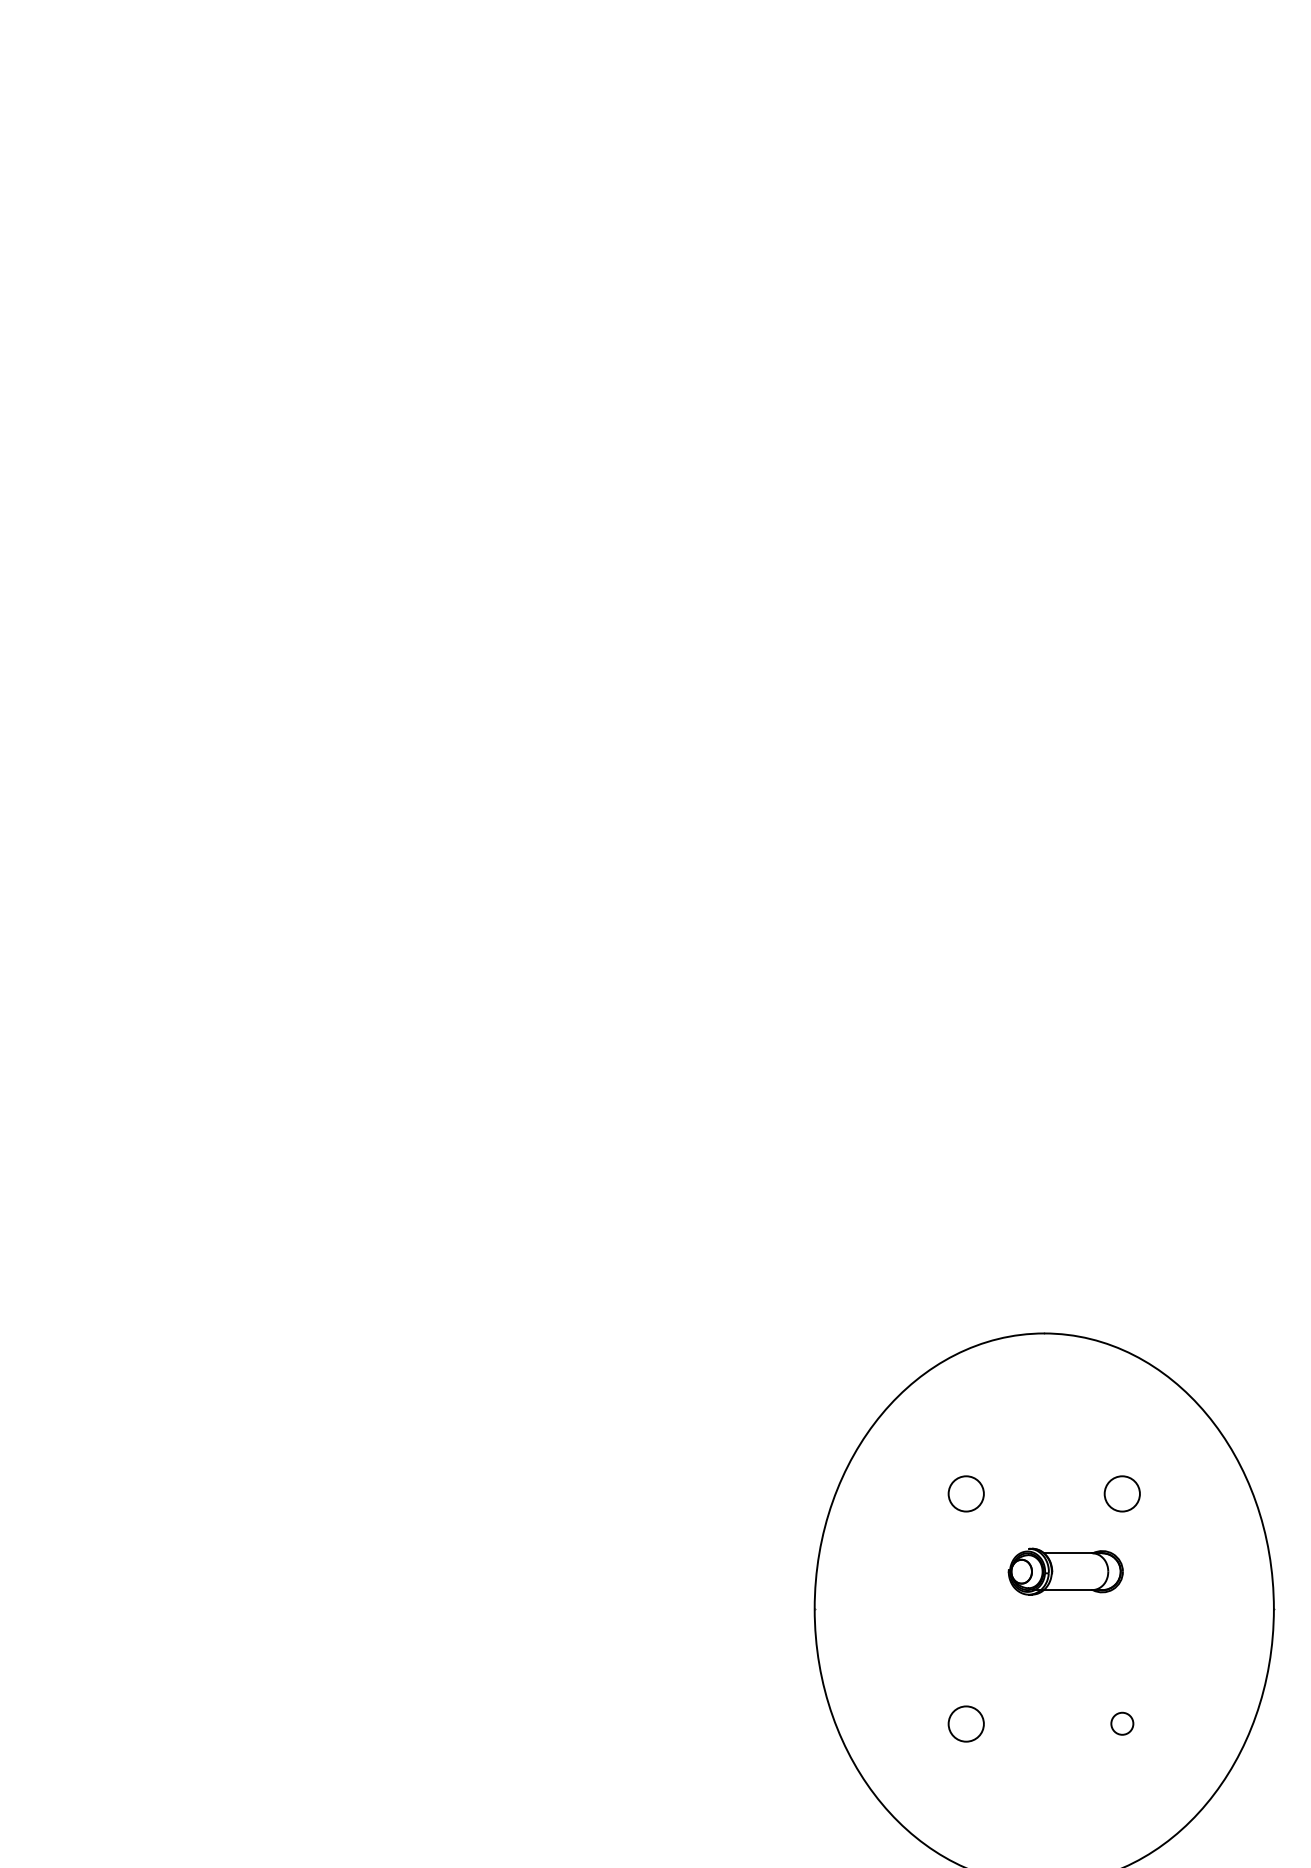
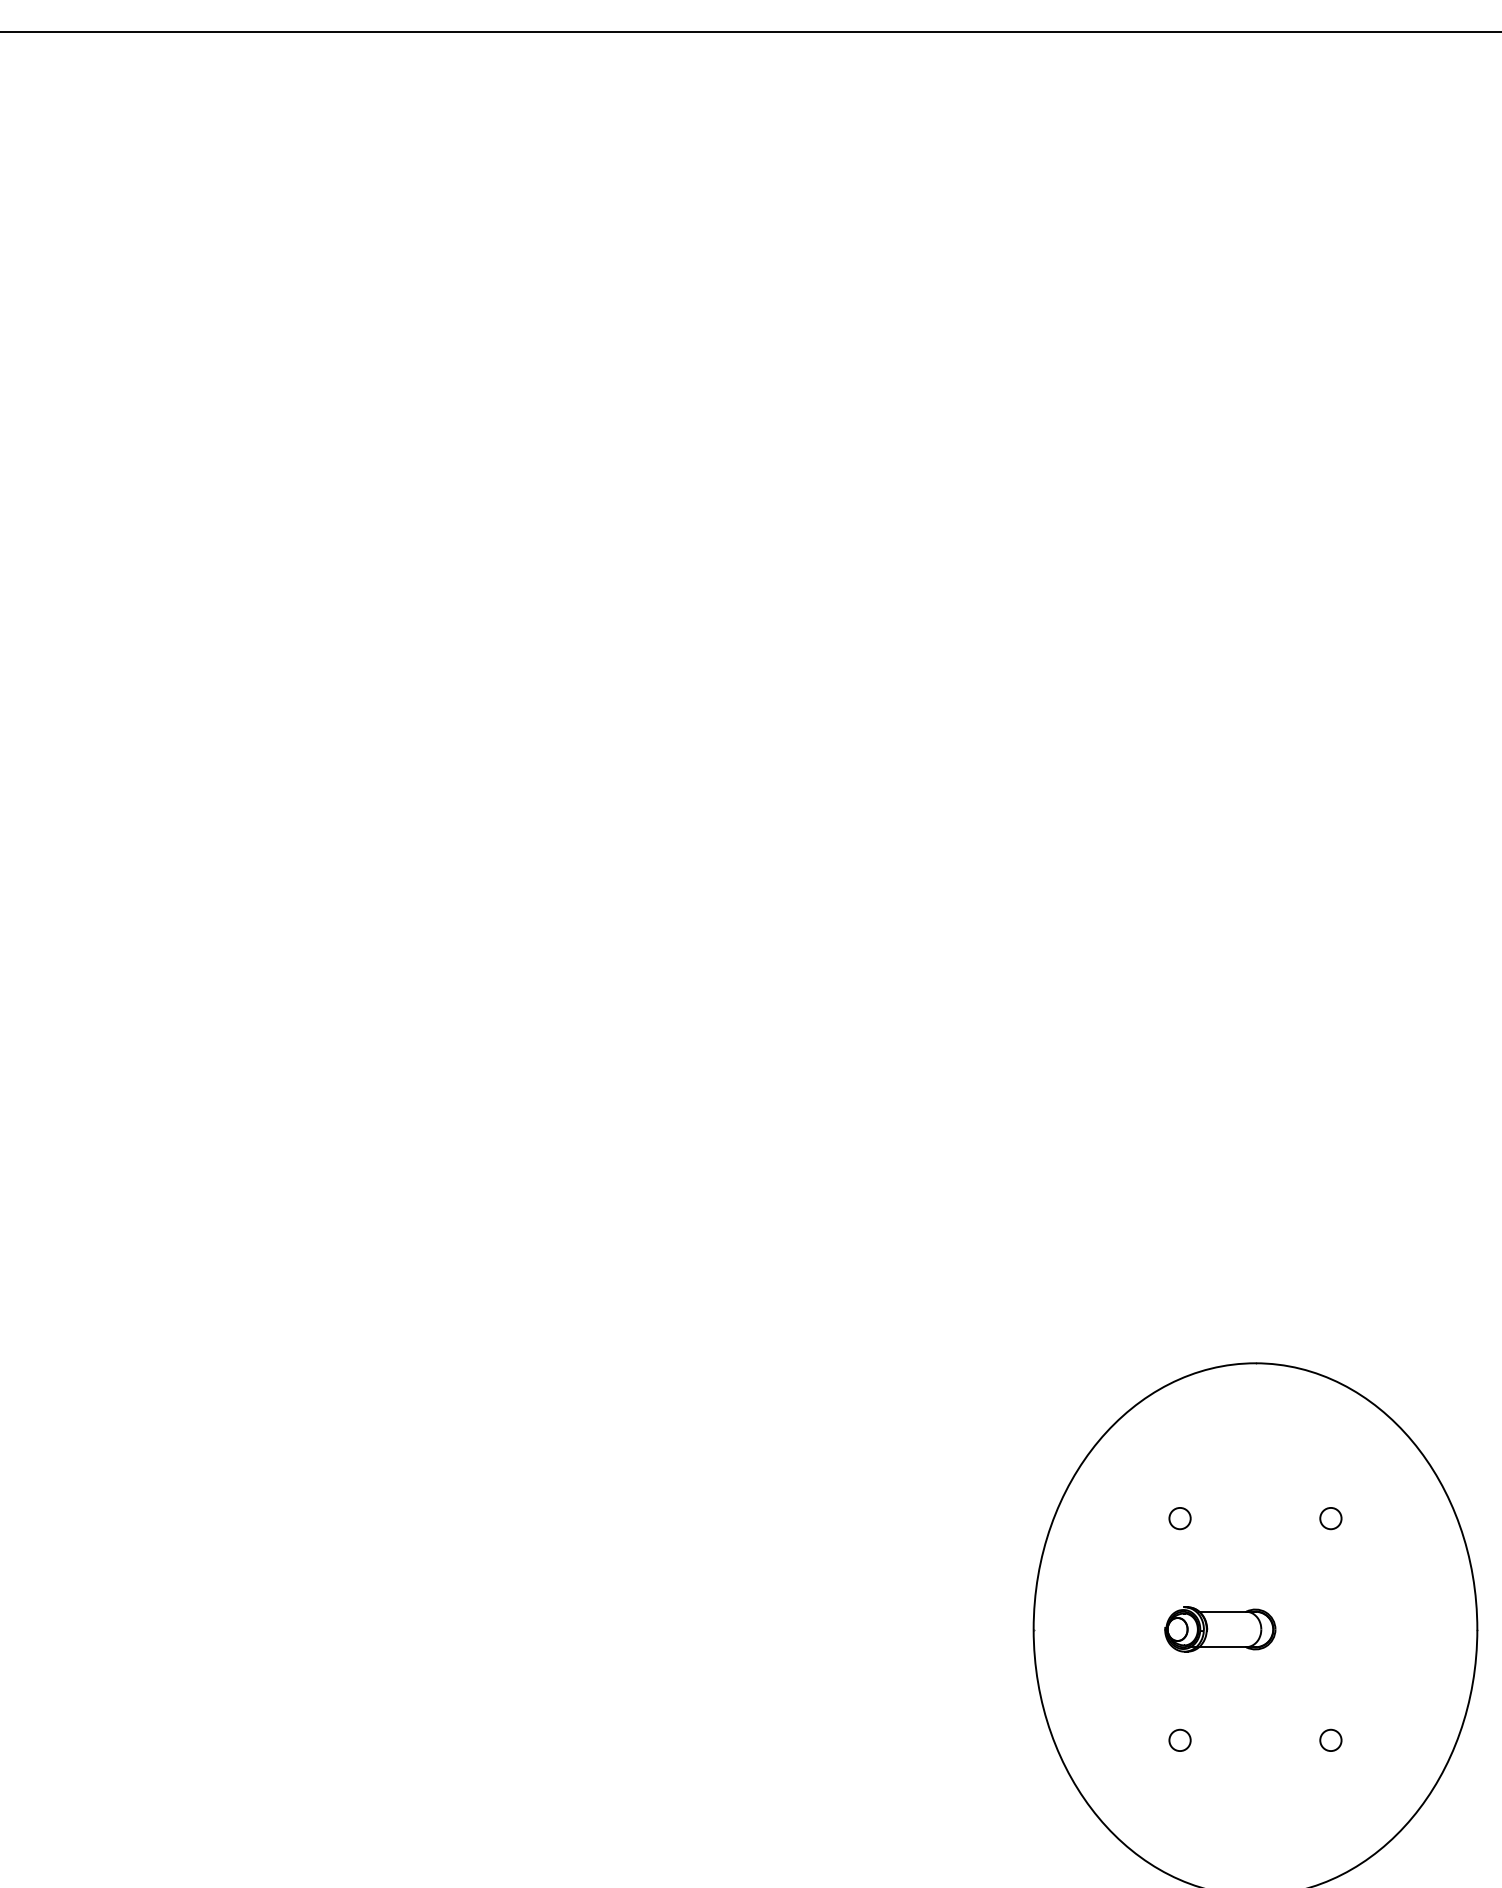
circle: (965, 1494) -> (1179, 1518), size x0.62
circle: (1121, 1494) -> (1330, 1518), size x0.62
part: (1066, 1571) -> (1220, 1629), moved
circle: (965, 1722) -> (1179, 1739), size x0.62

